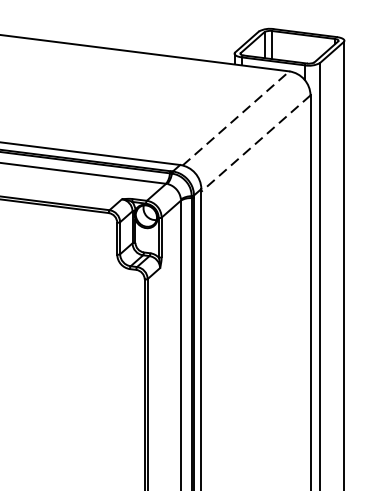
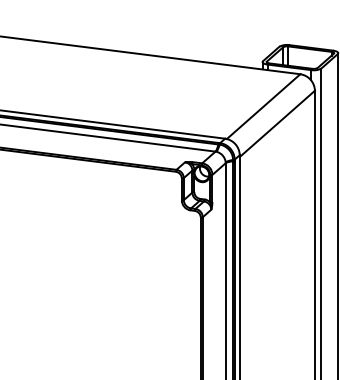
line: (235, 118) -> (263, 106), dashed -> solid
line: (254, 144) -> (276, 124), dashed -> solid

